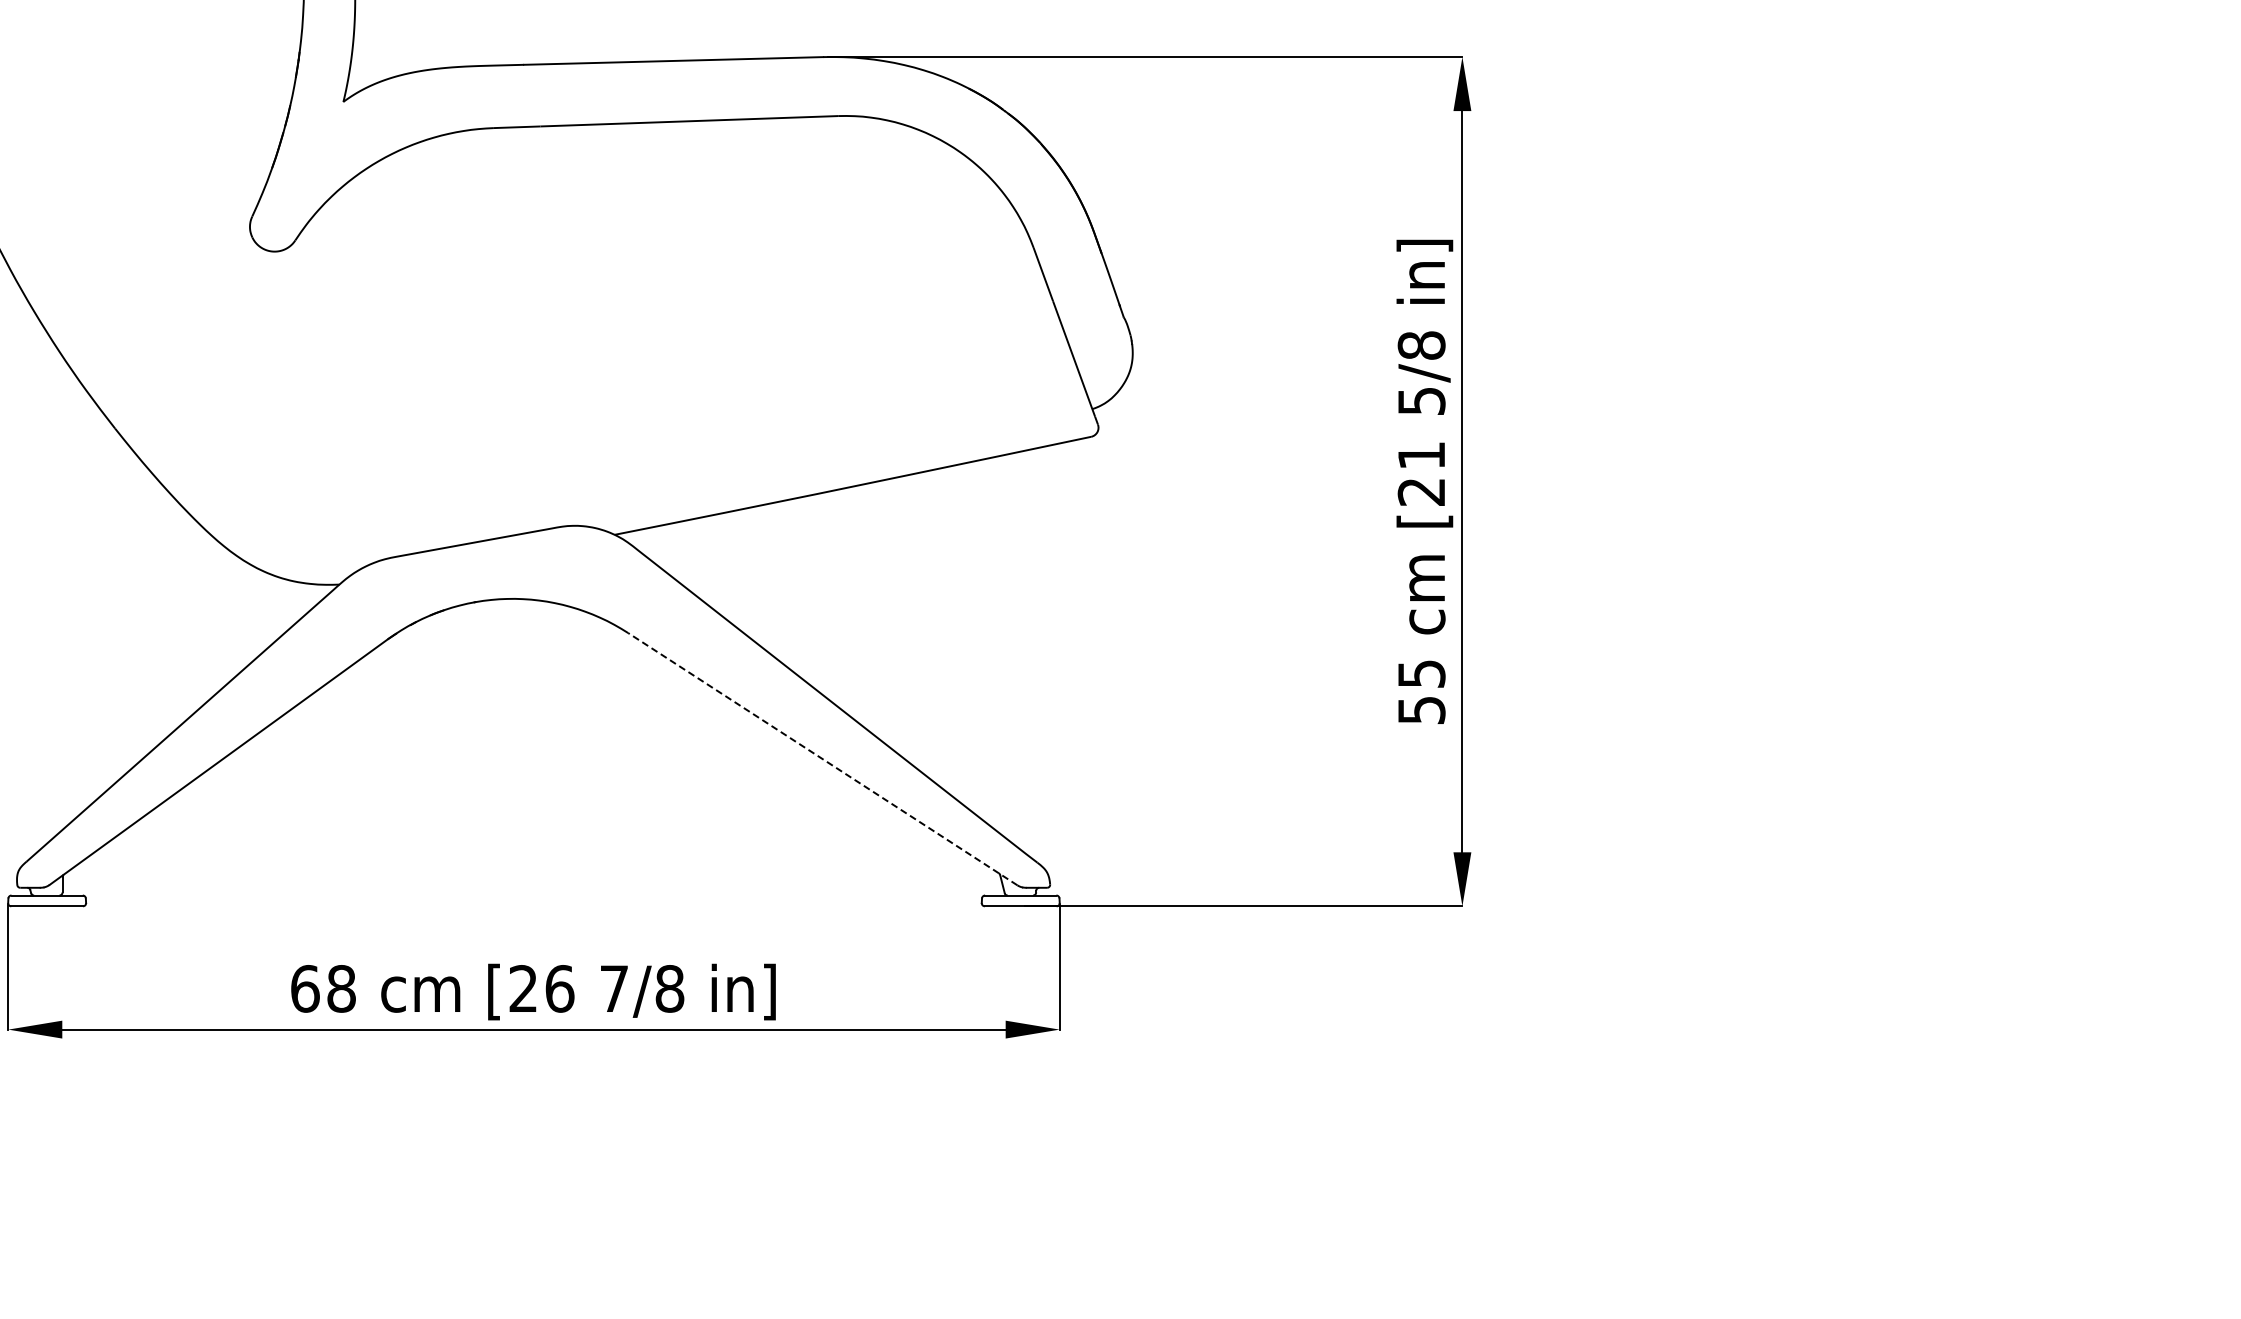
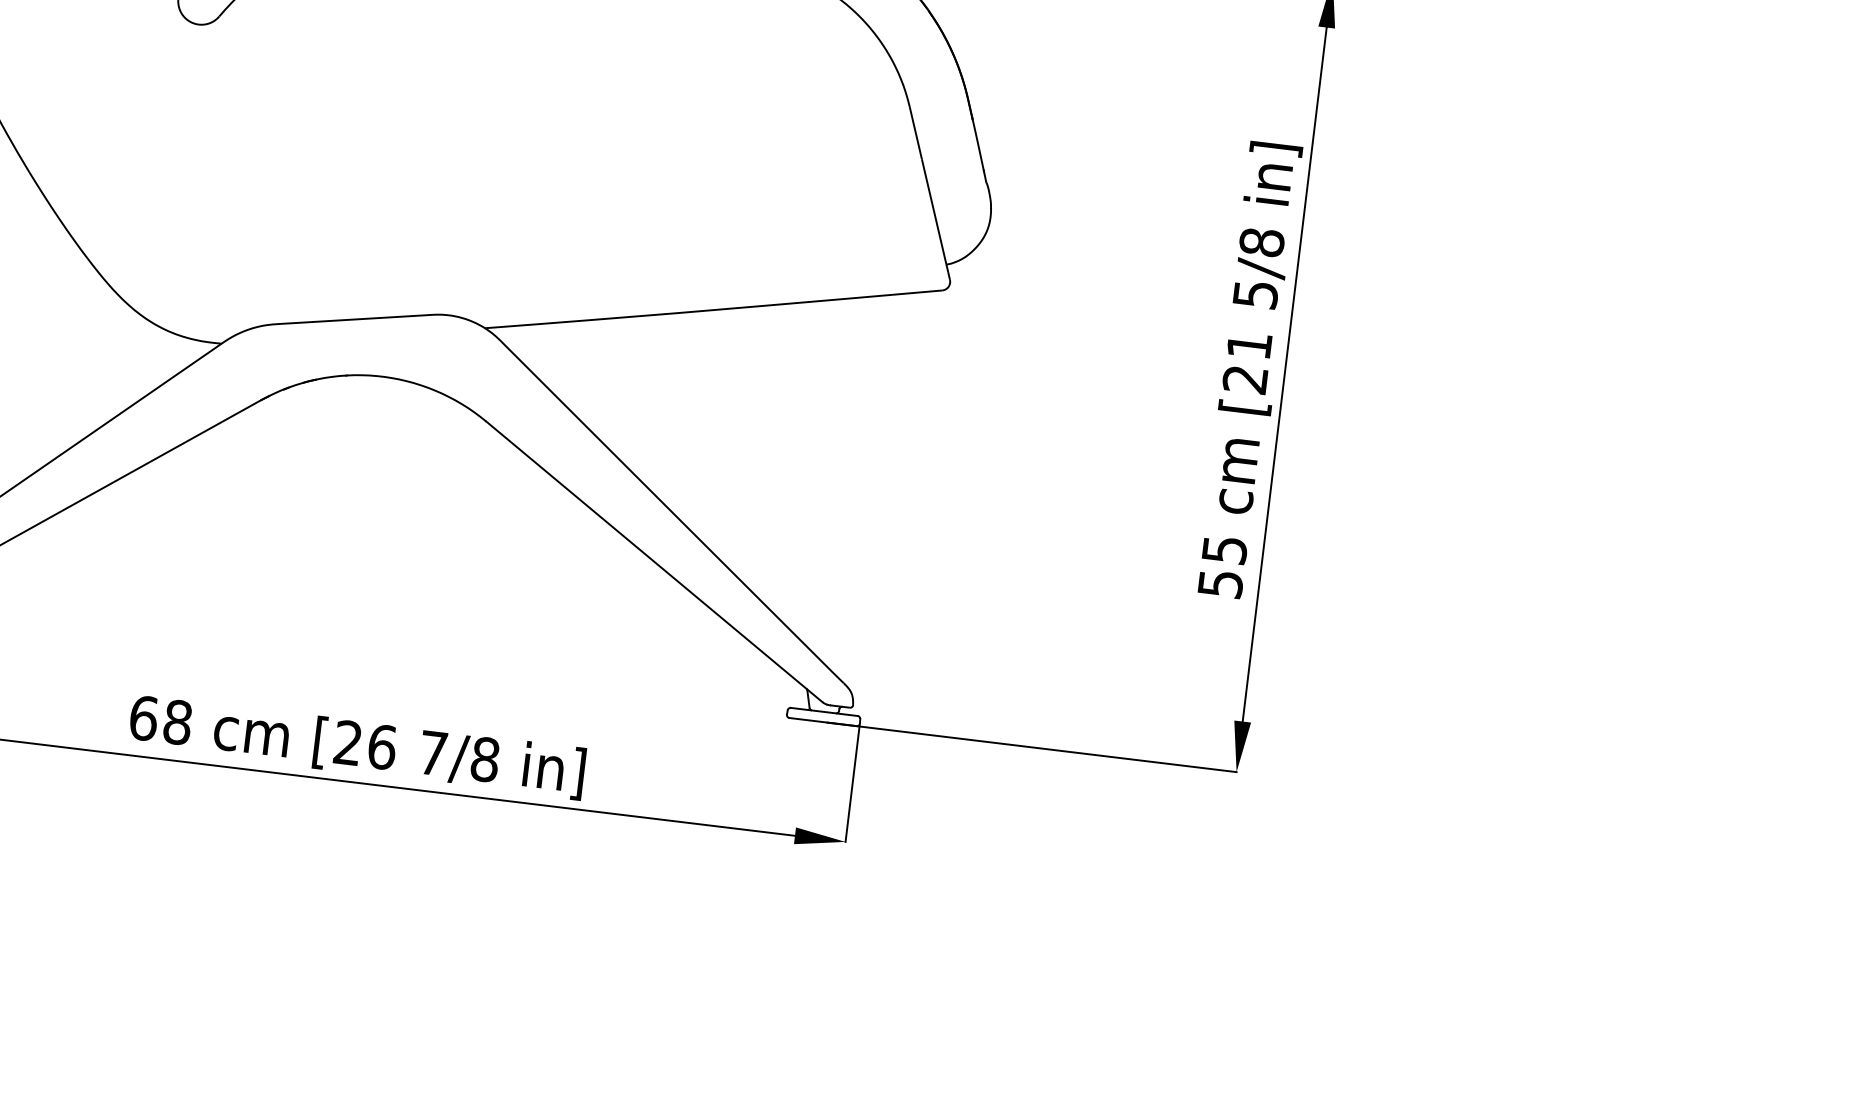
line: (822, 759) -> (654, 562), dashed -> solid

